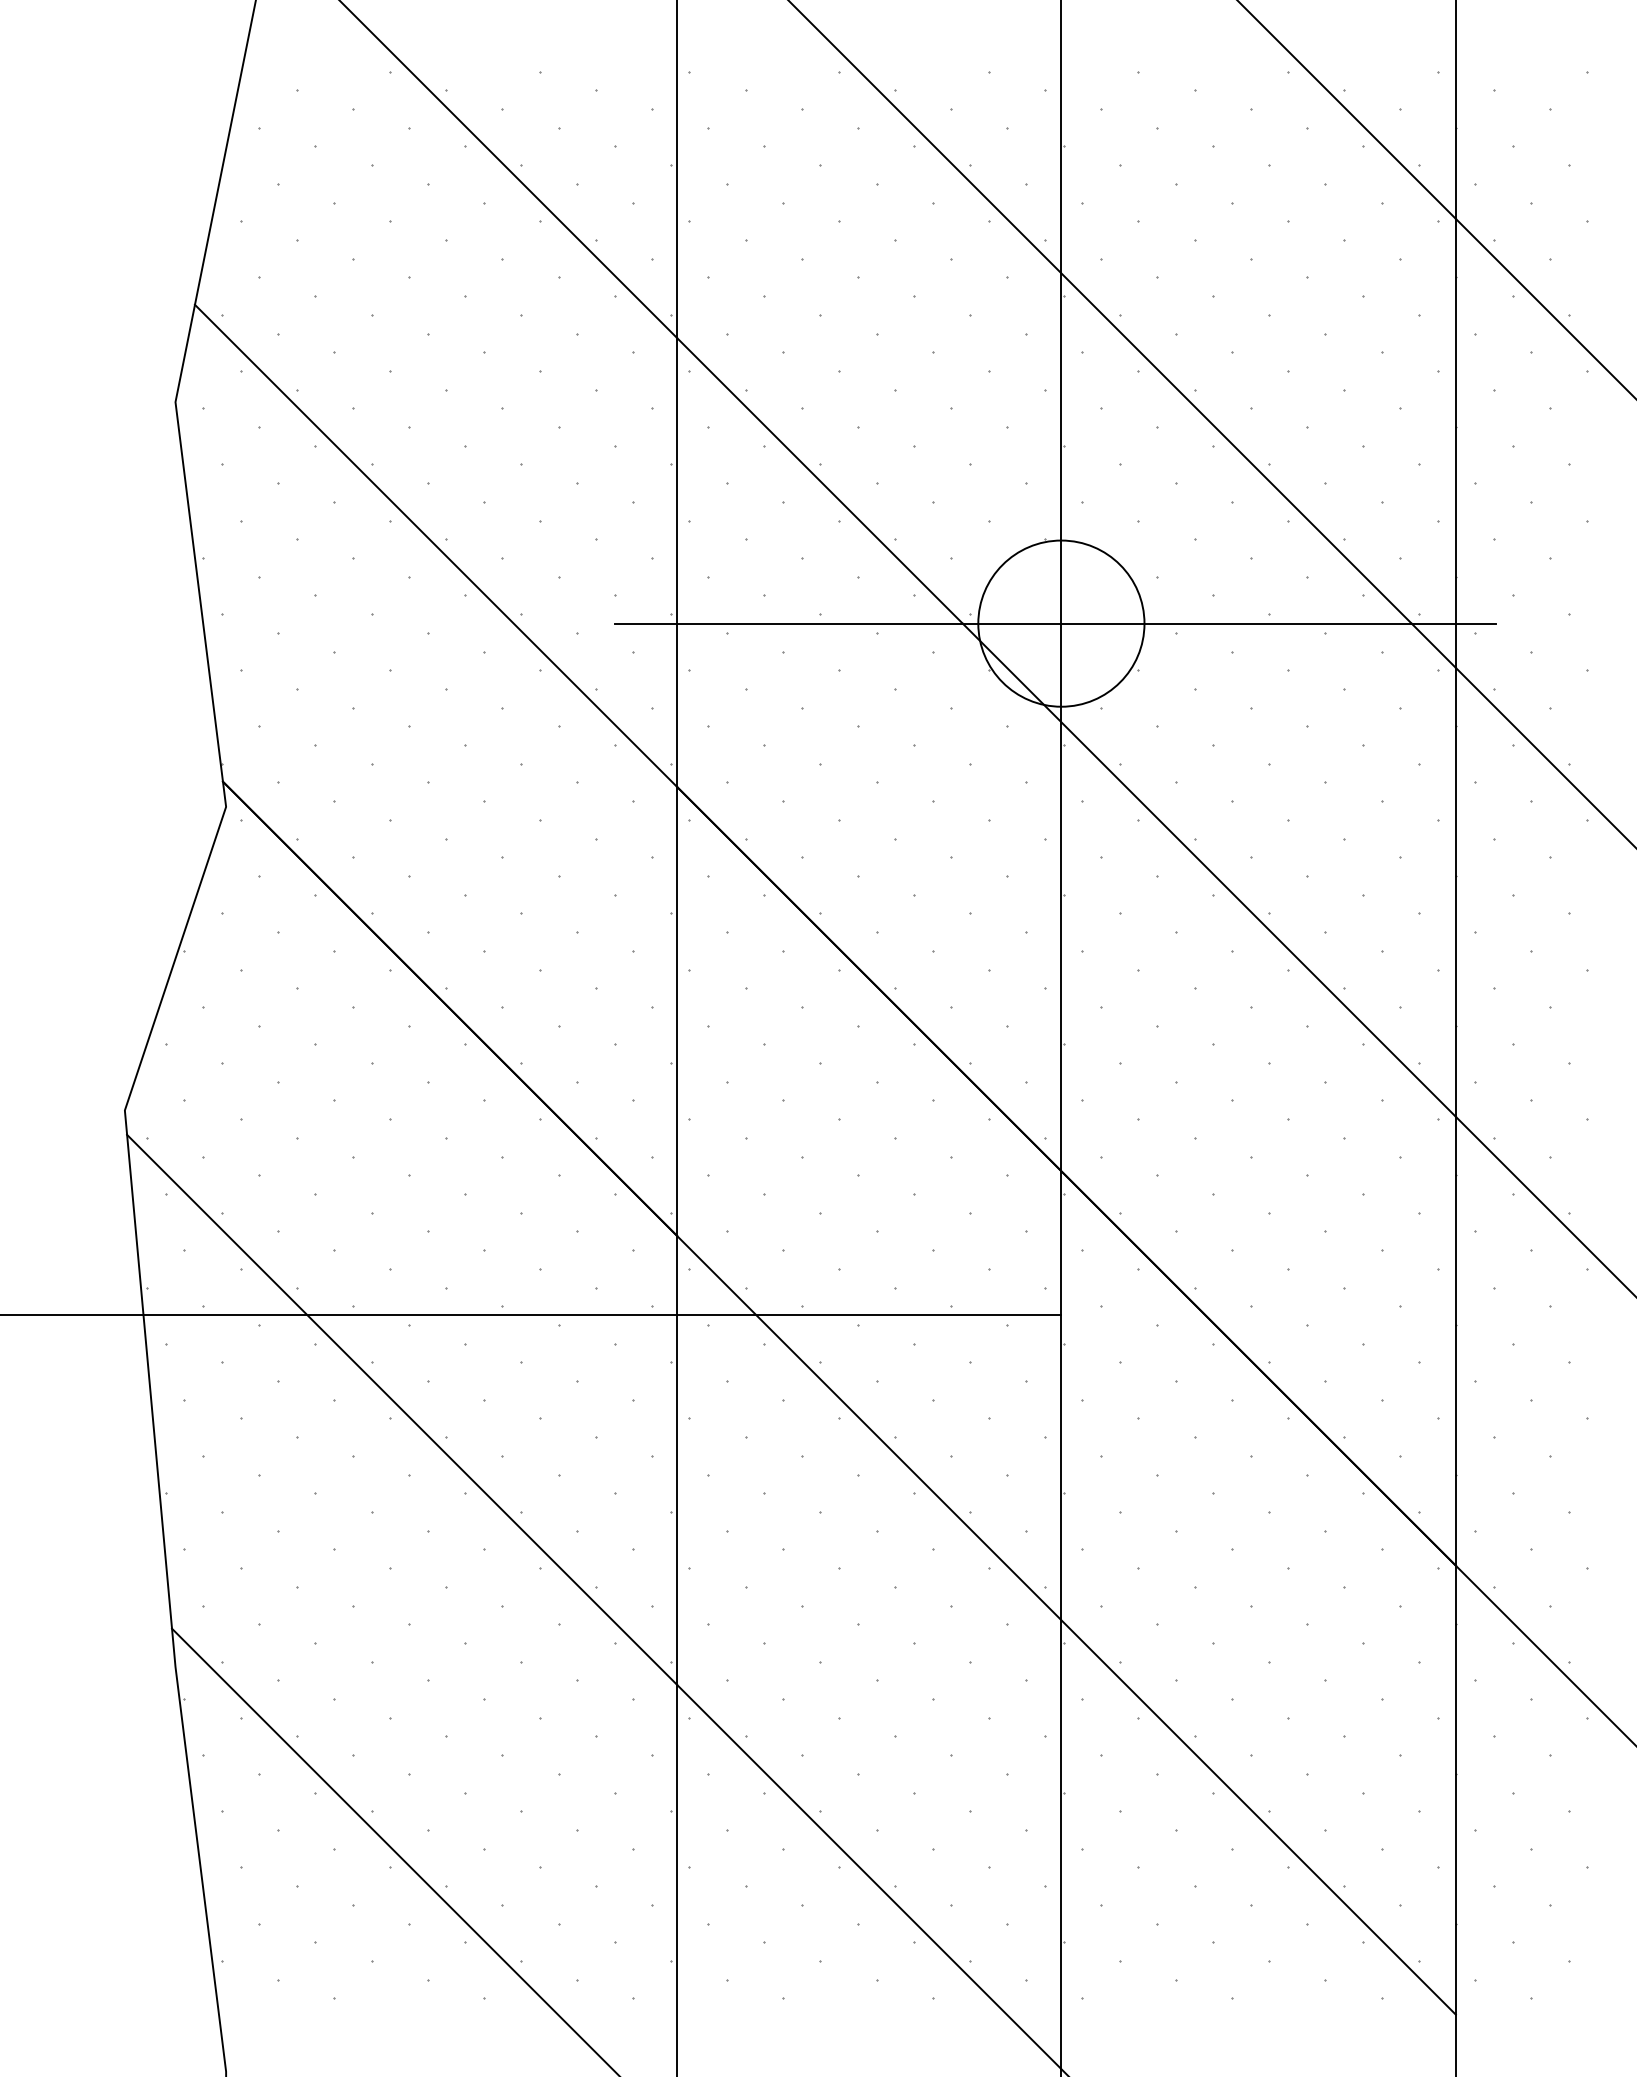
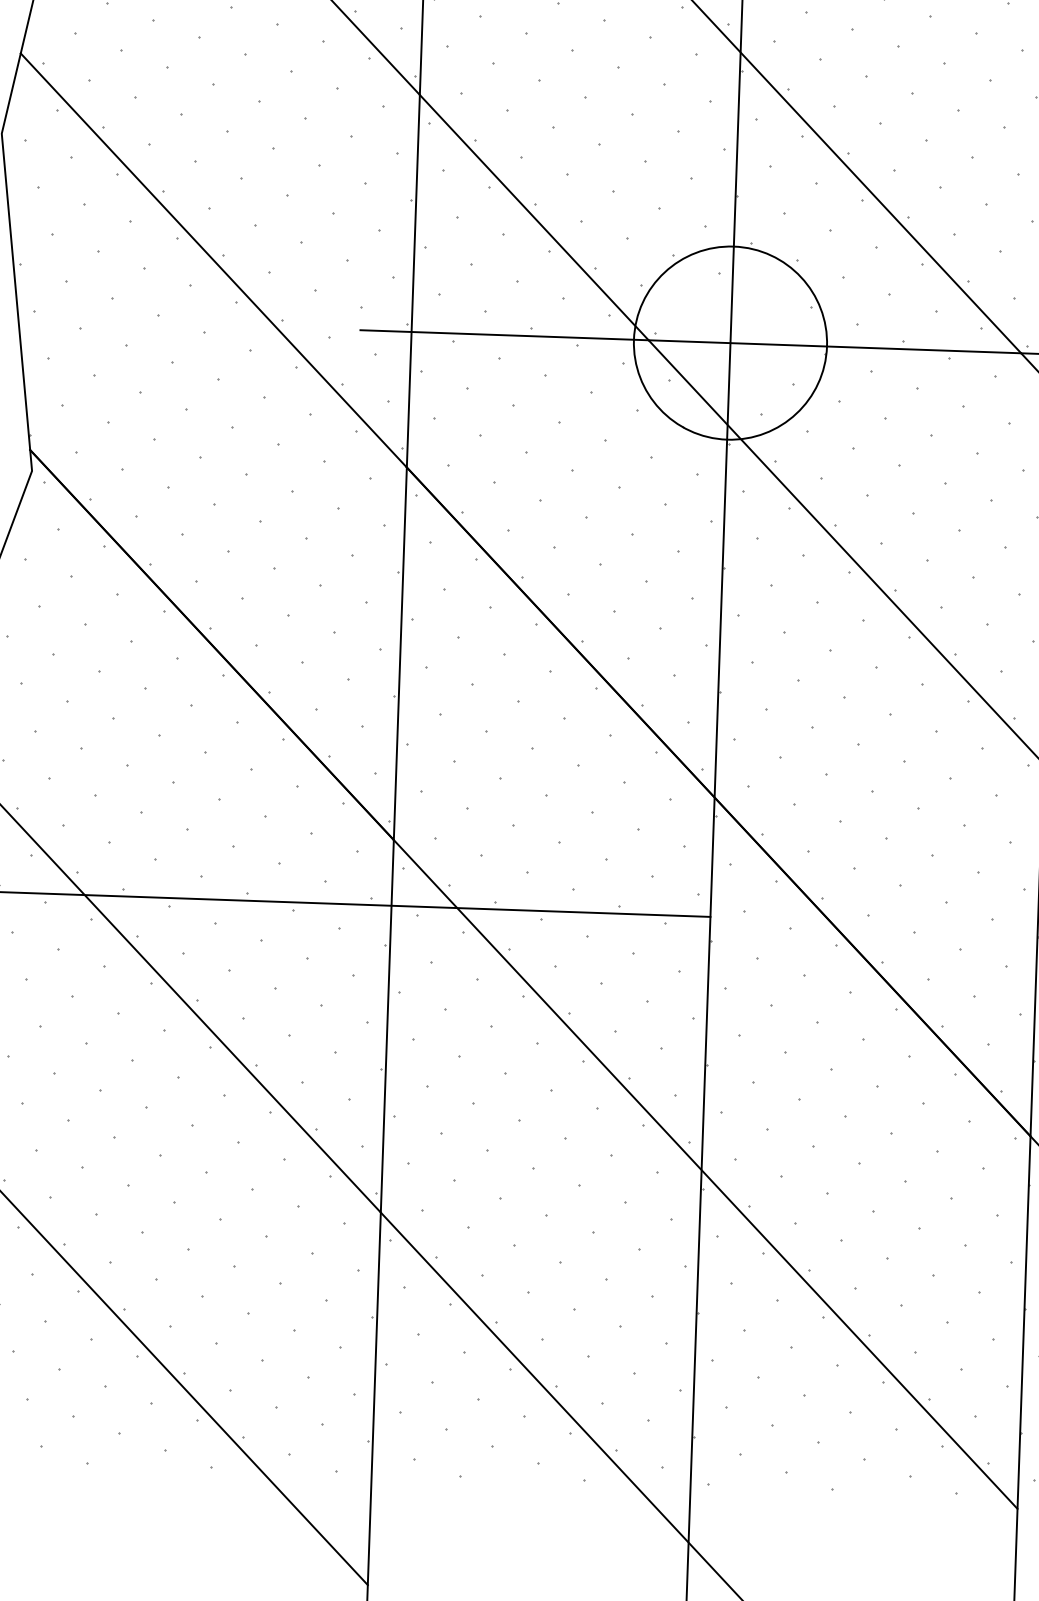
circle: (1061, 623) -> (730, 343), size x1.4

